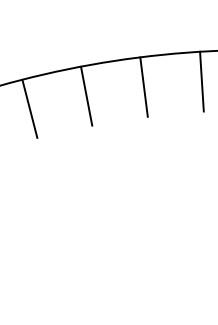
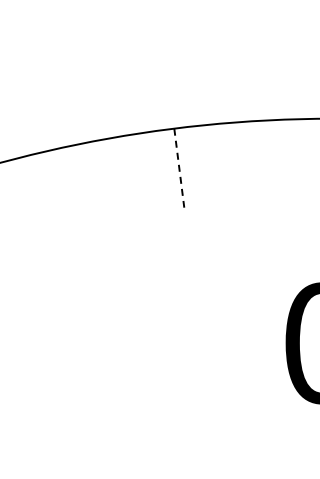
line: (201, 81) -> (255, 160), removed
line: (144, 87) -> (179, 168), solid -> dashed
line: (86, 96) -> (102, 180), removed
line: (29, 108) -> (27, 196), removed

